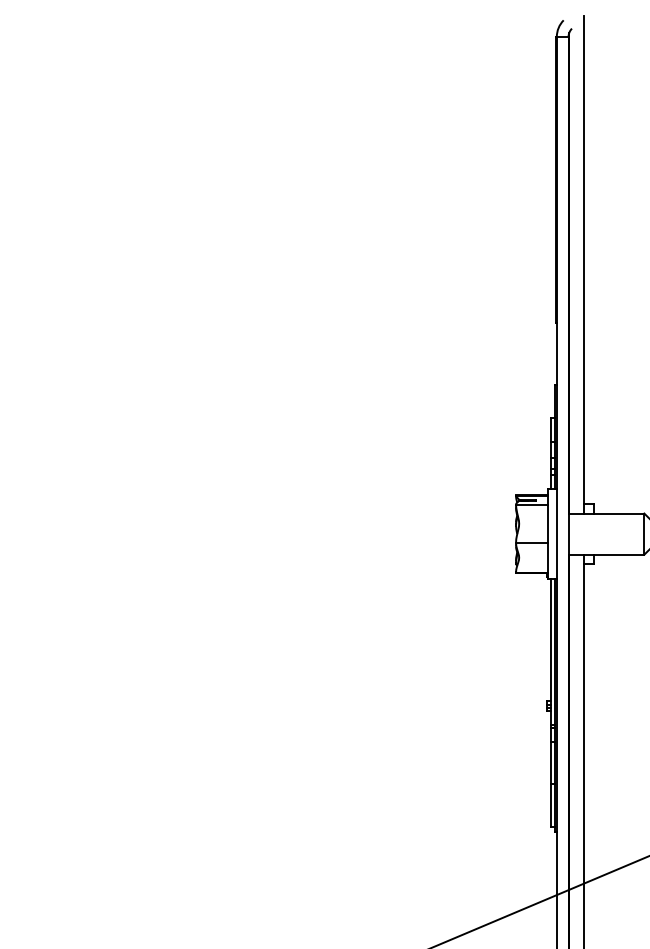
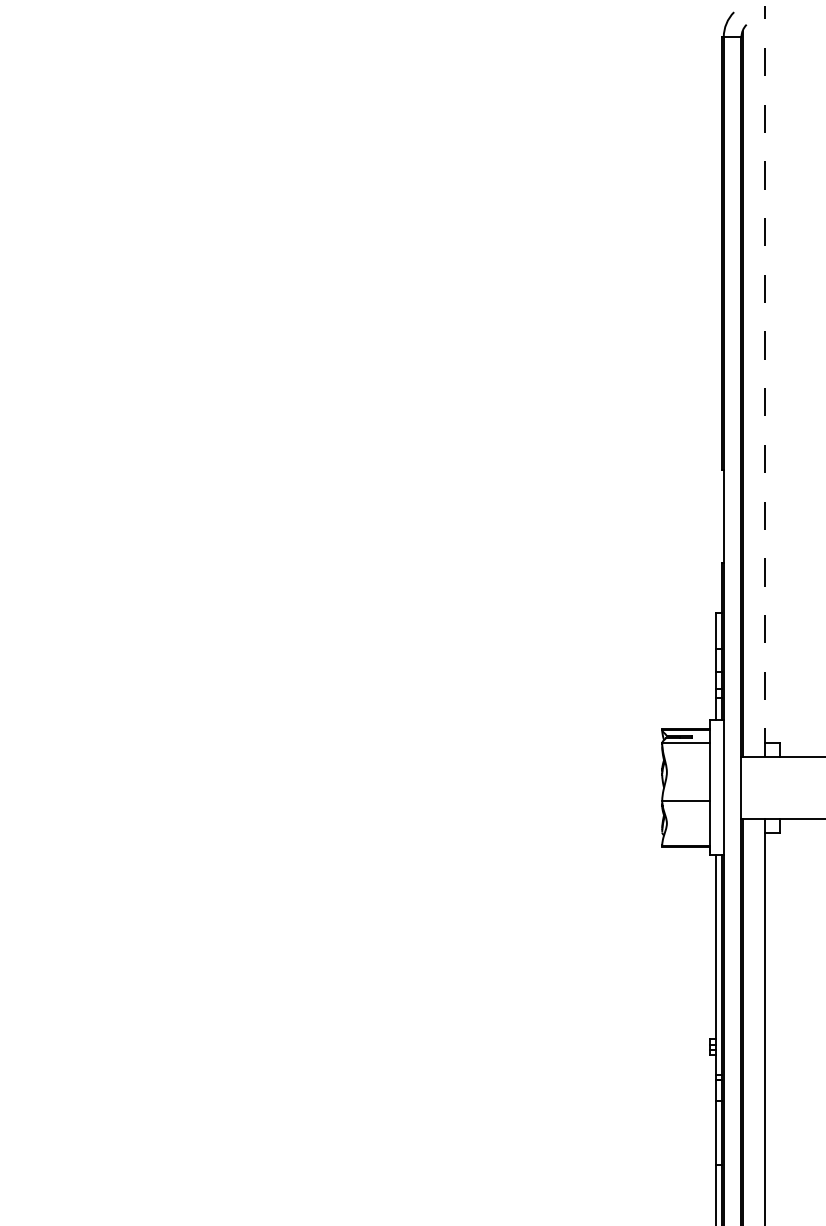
line: (584, 264) -> (765, 380), solid -> dashed

